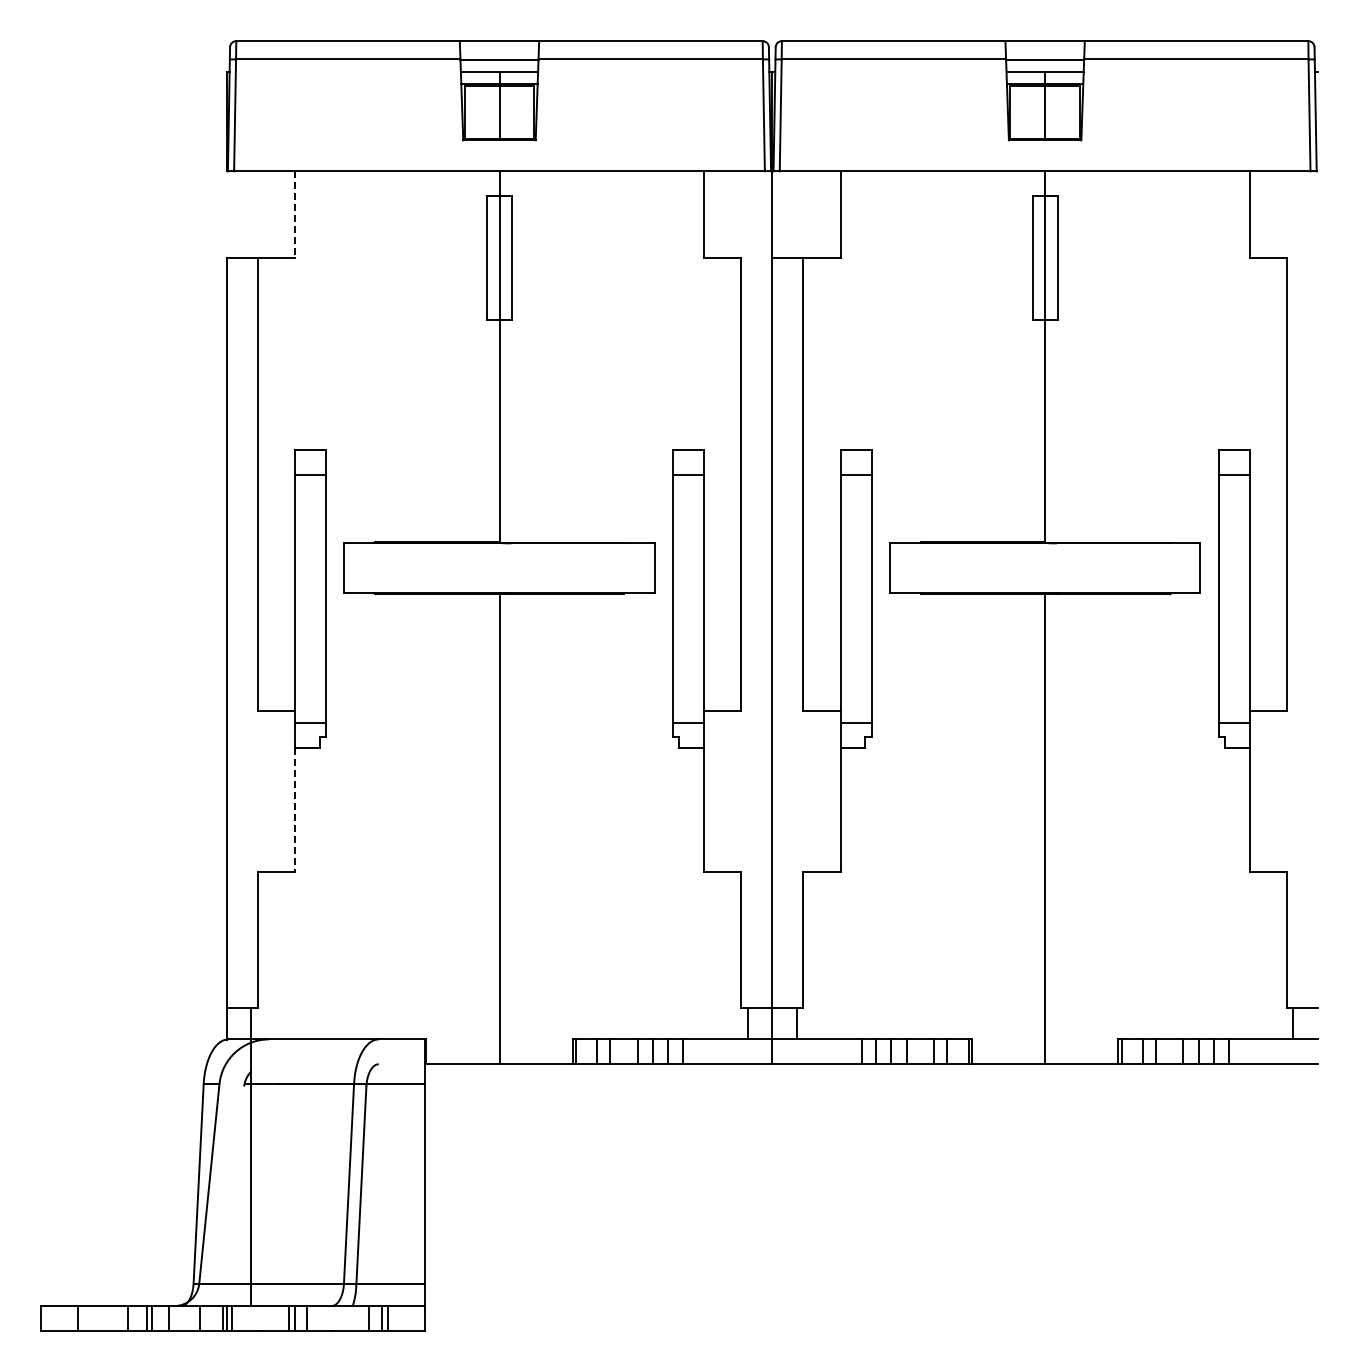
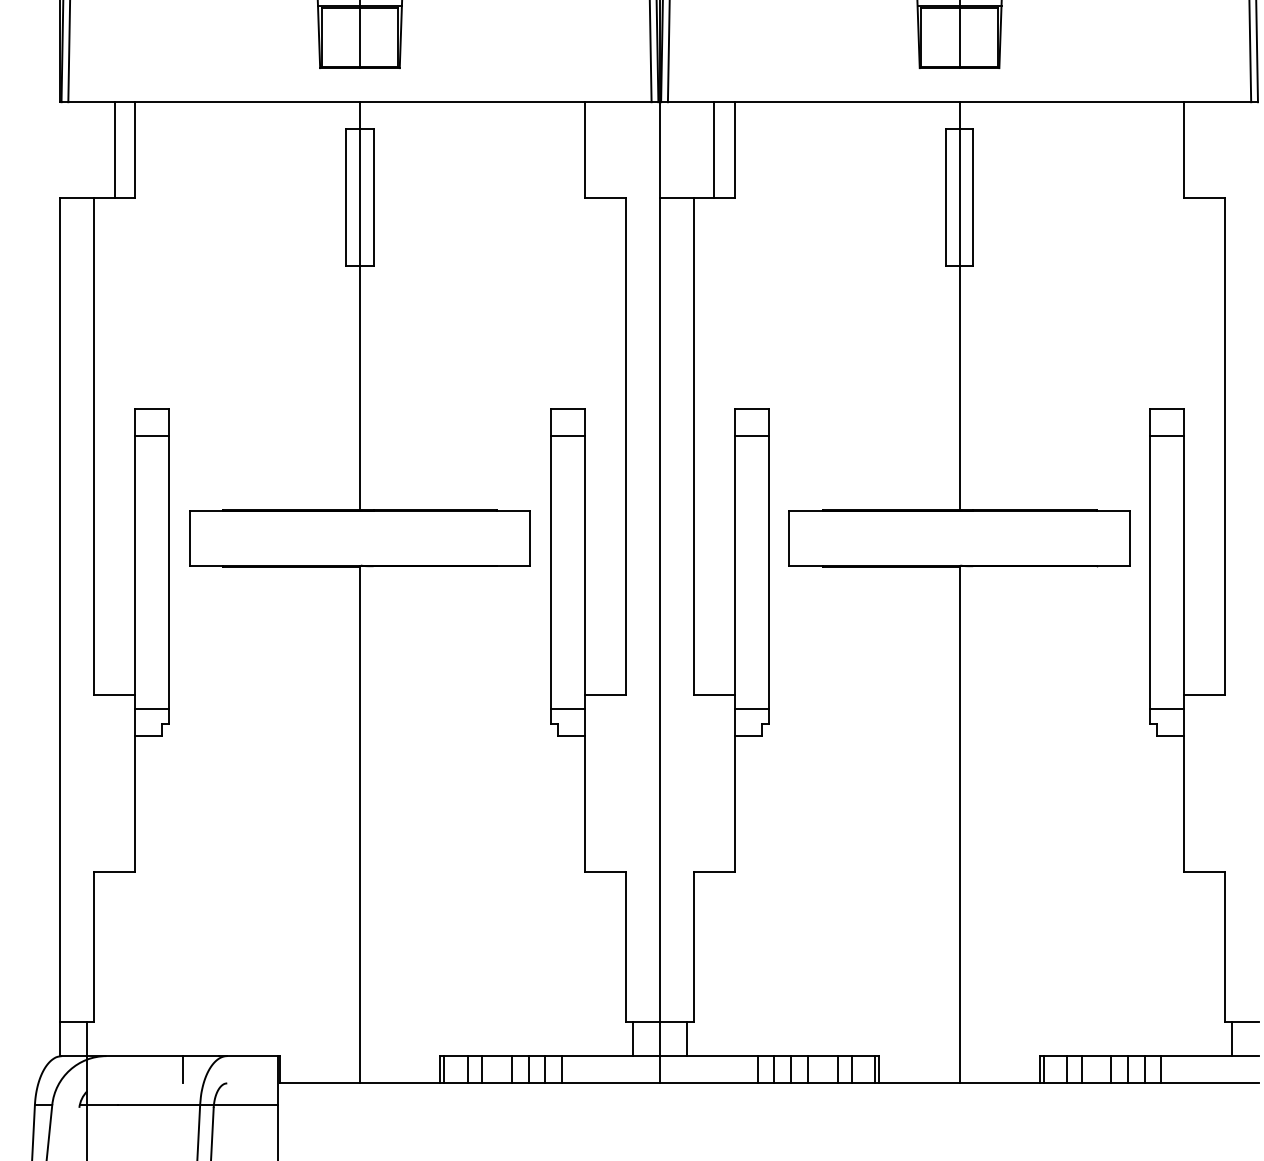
line: (276, 214) -> (114, 149), added
line: (821, 214) -> (713, 149), added
line: (294, 215) -> (134, 150), dashed -> solid
line: (294, 810) -> (134, 804), dashed -> solid
line: (338, 1051) -> (183, 1069), added

